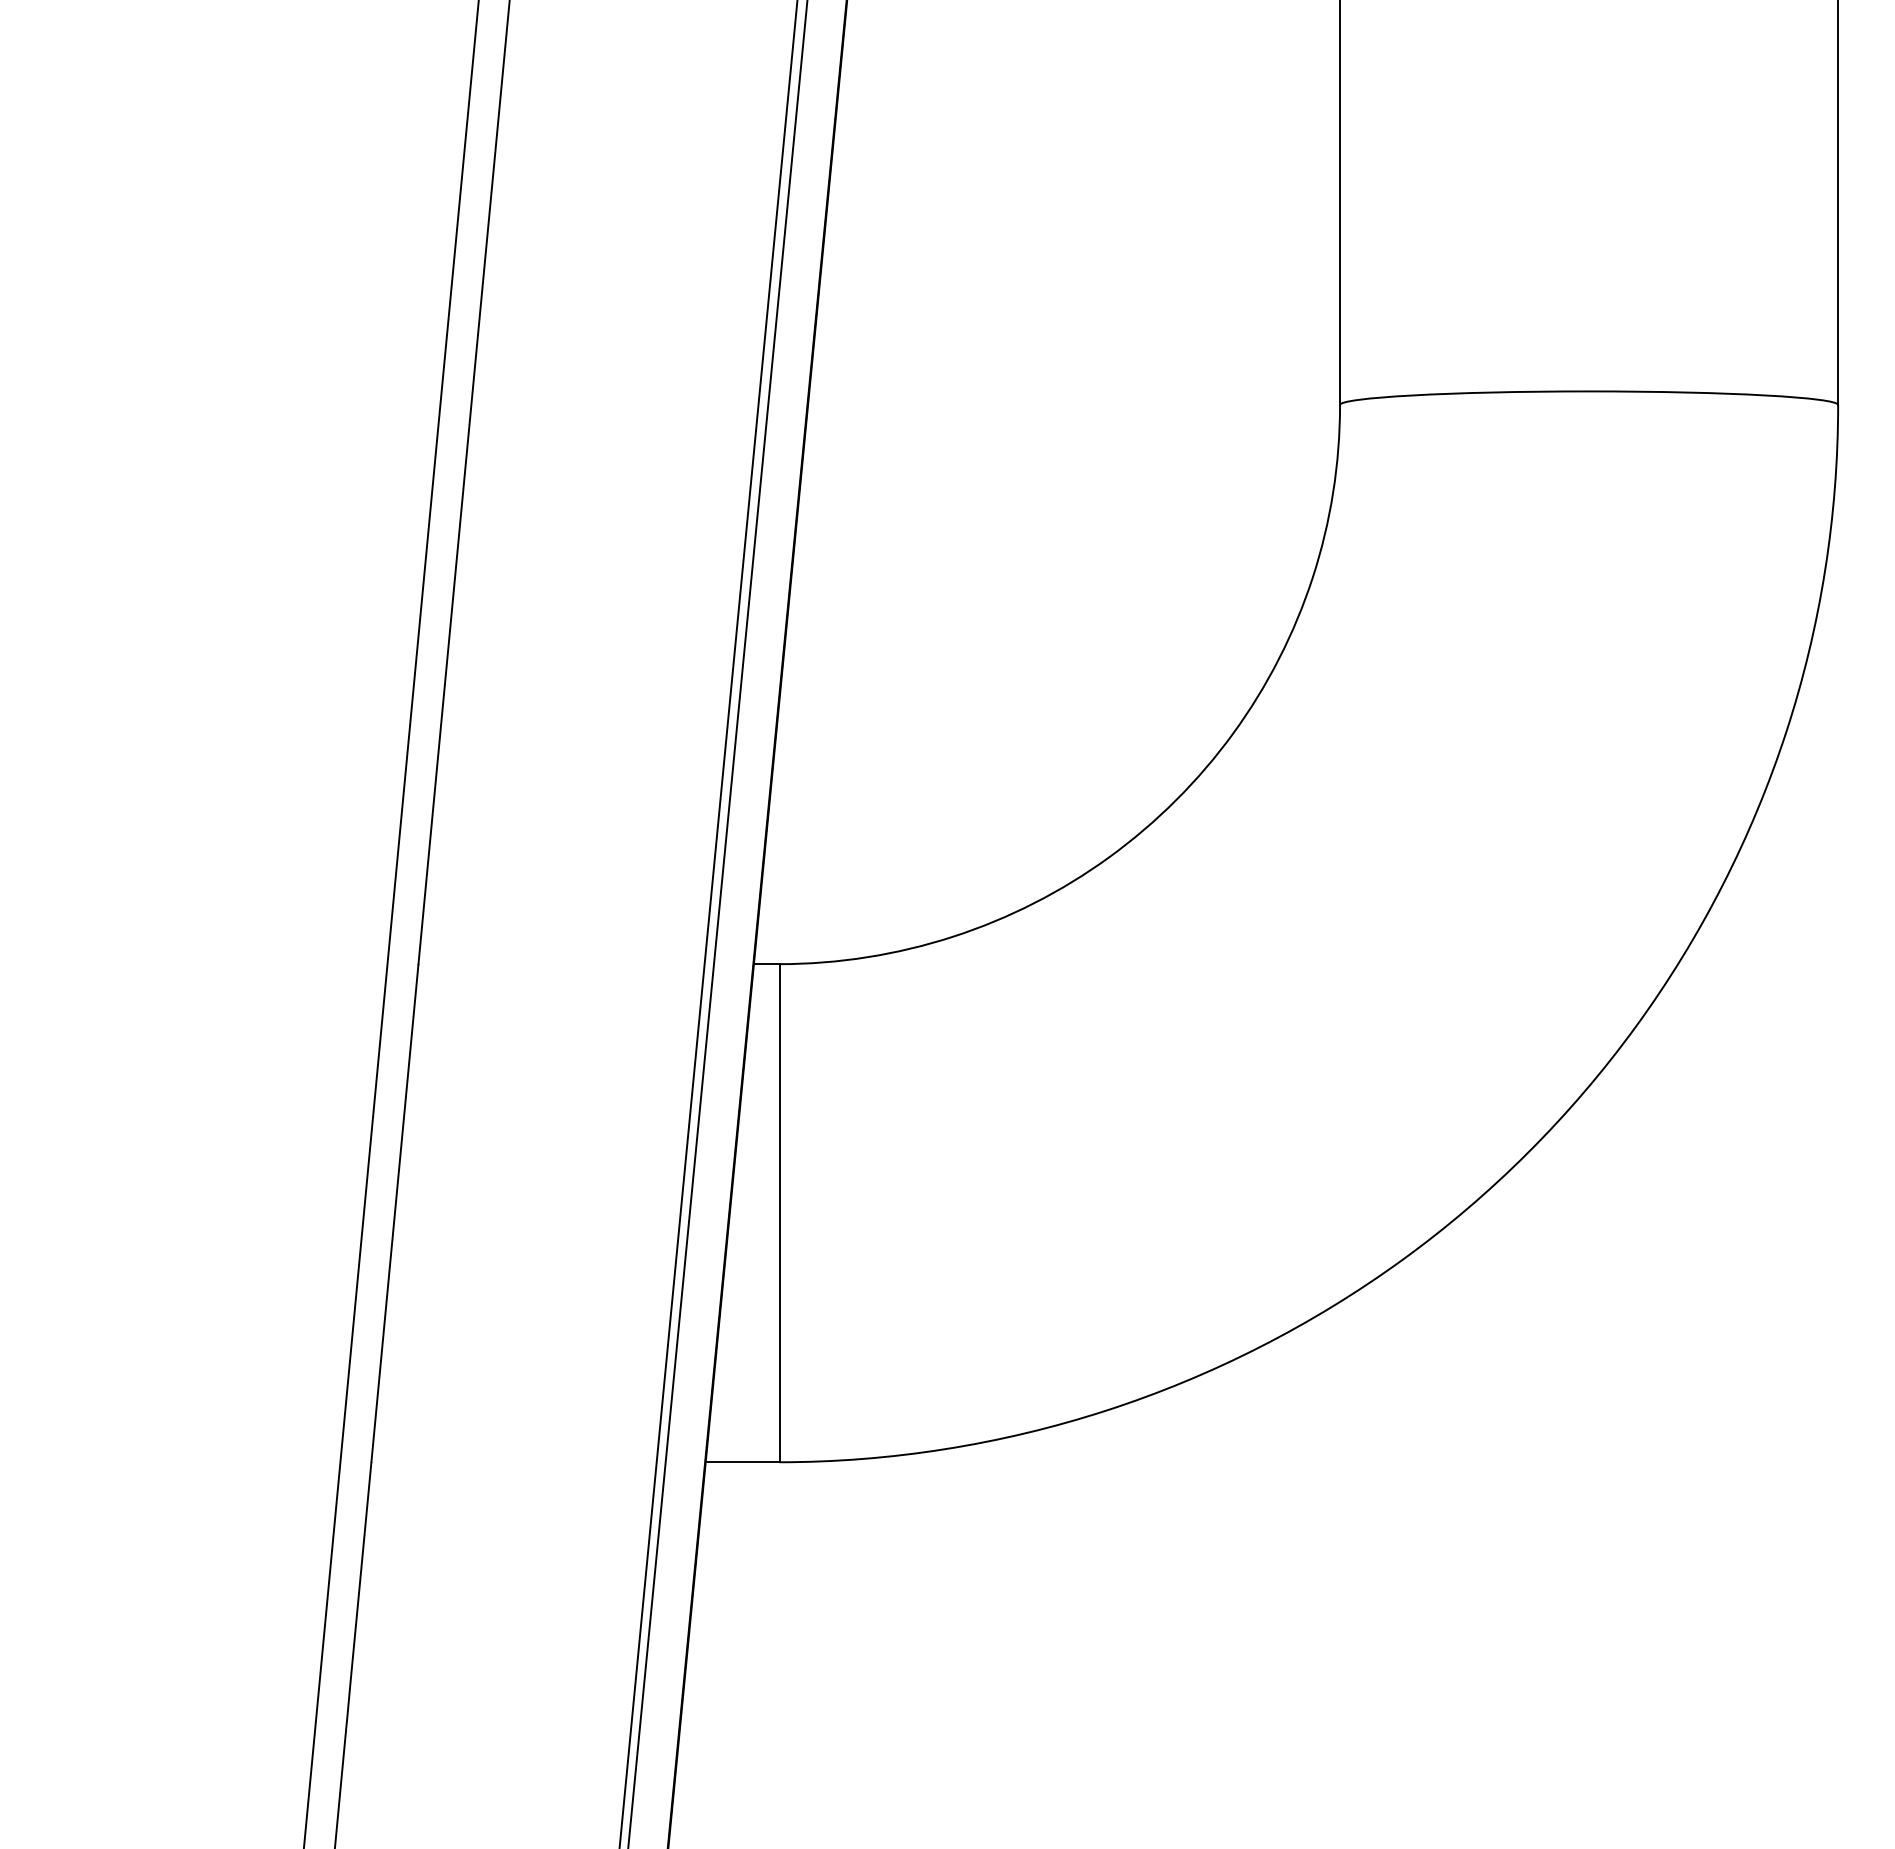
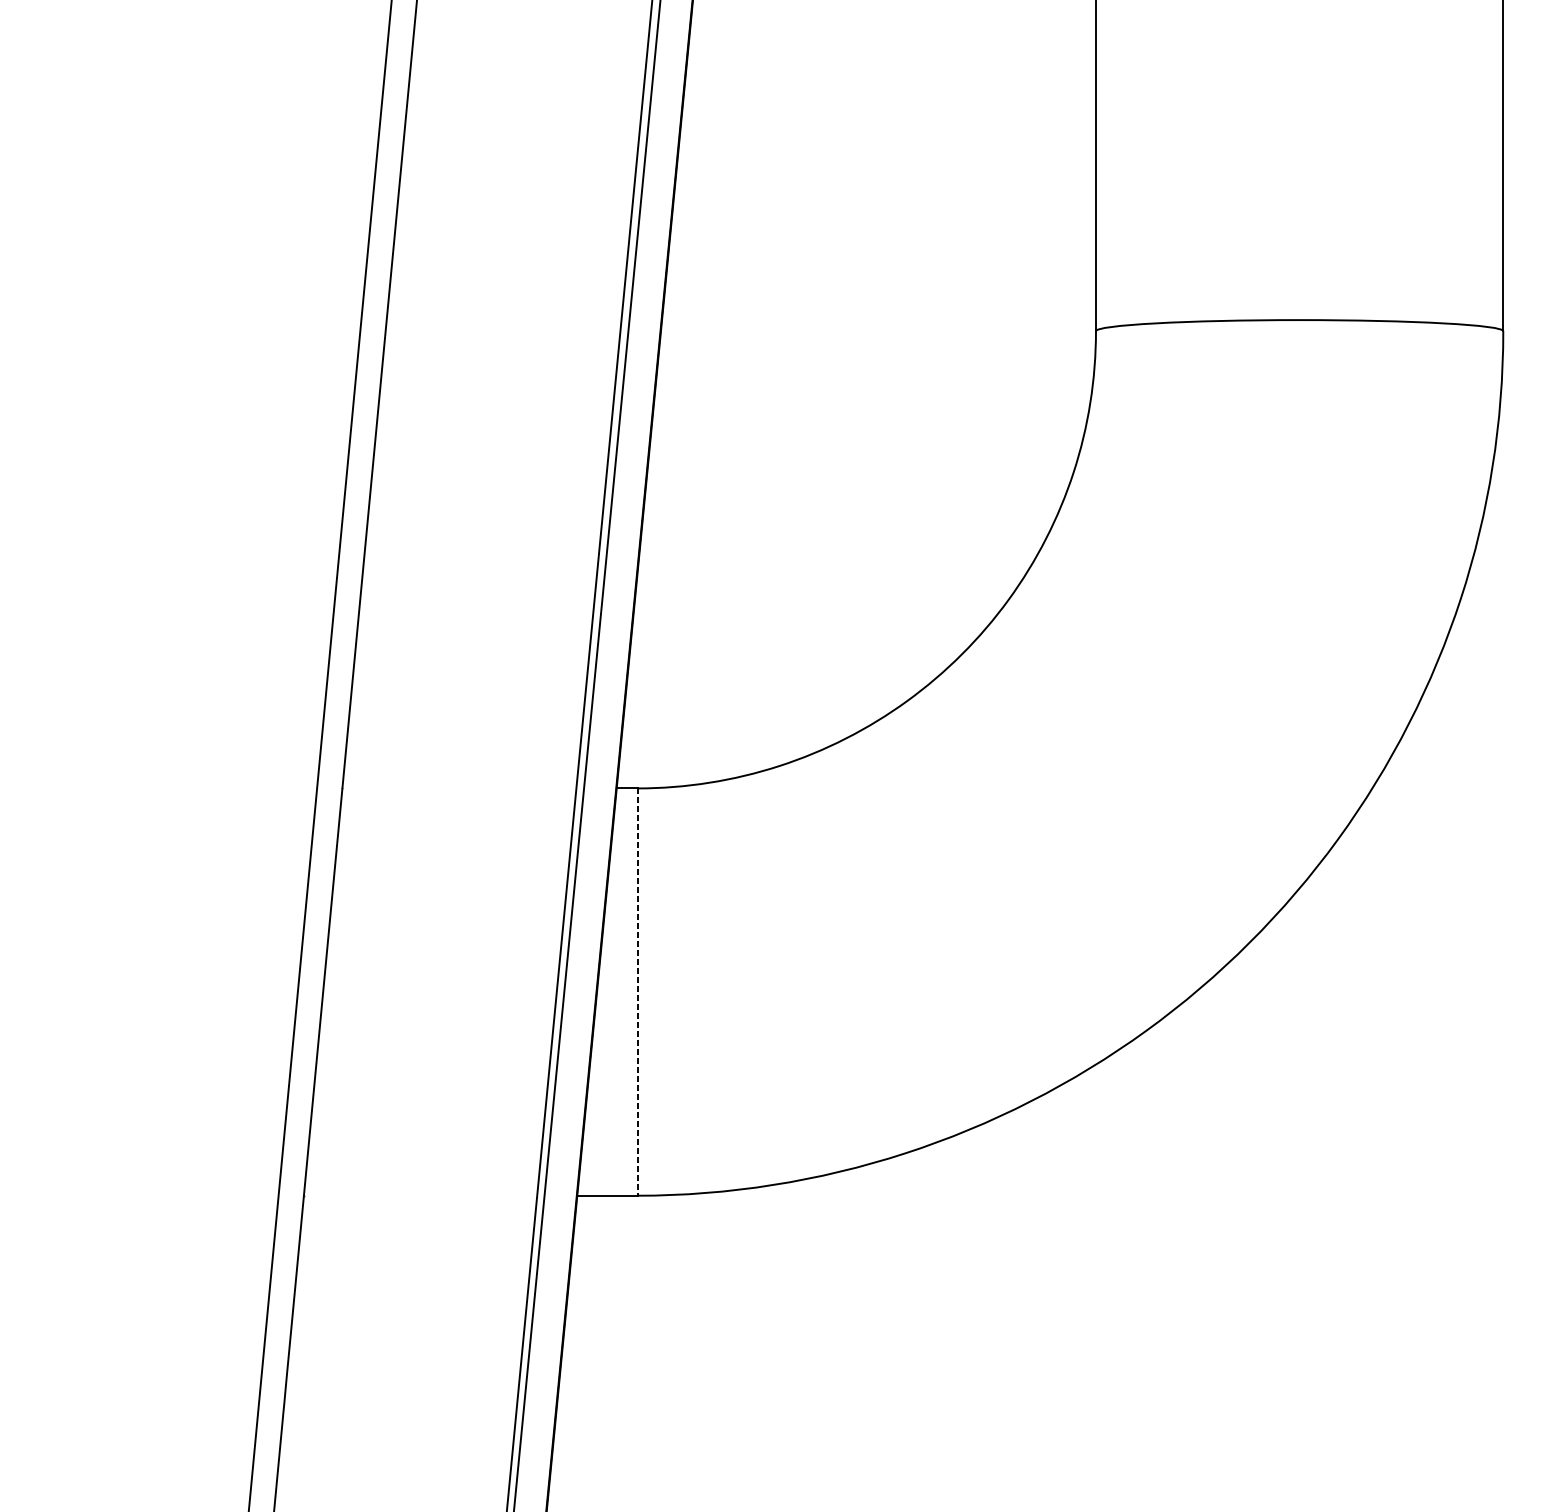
line: (779, 1213) -> (637, 992), solid -> dashed

